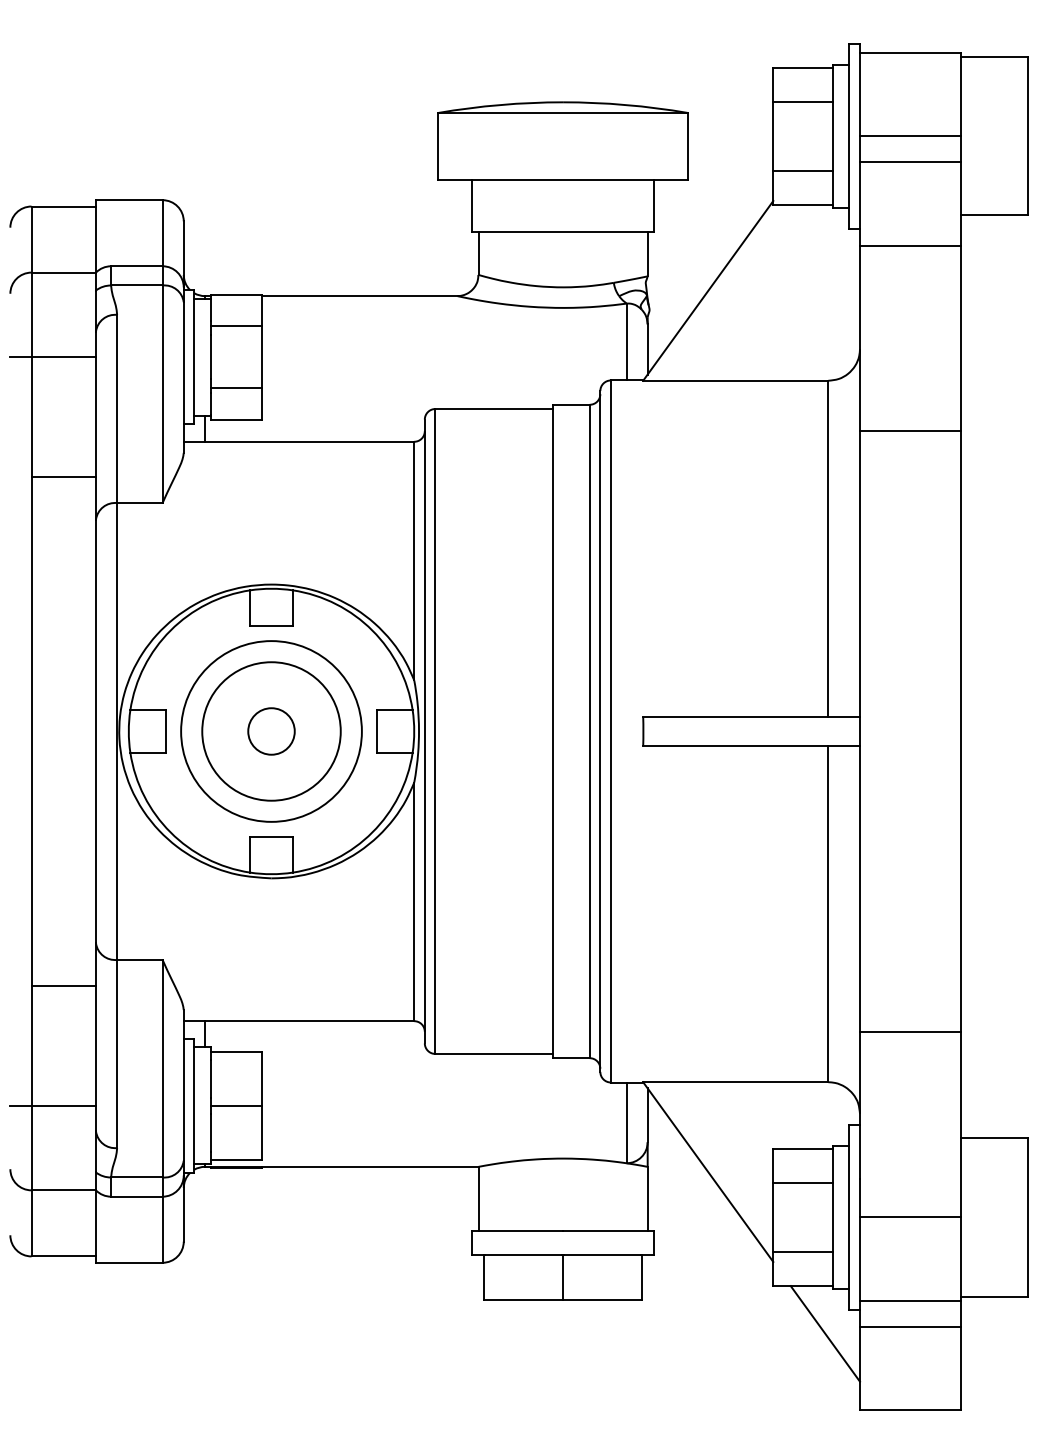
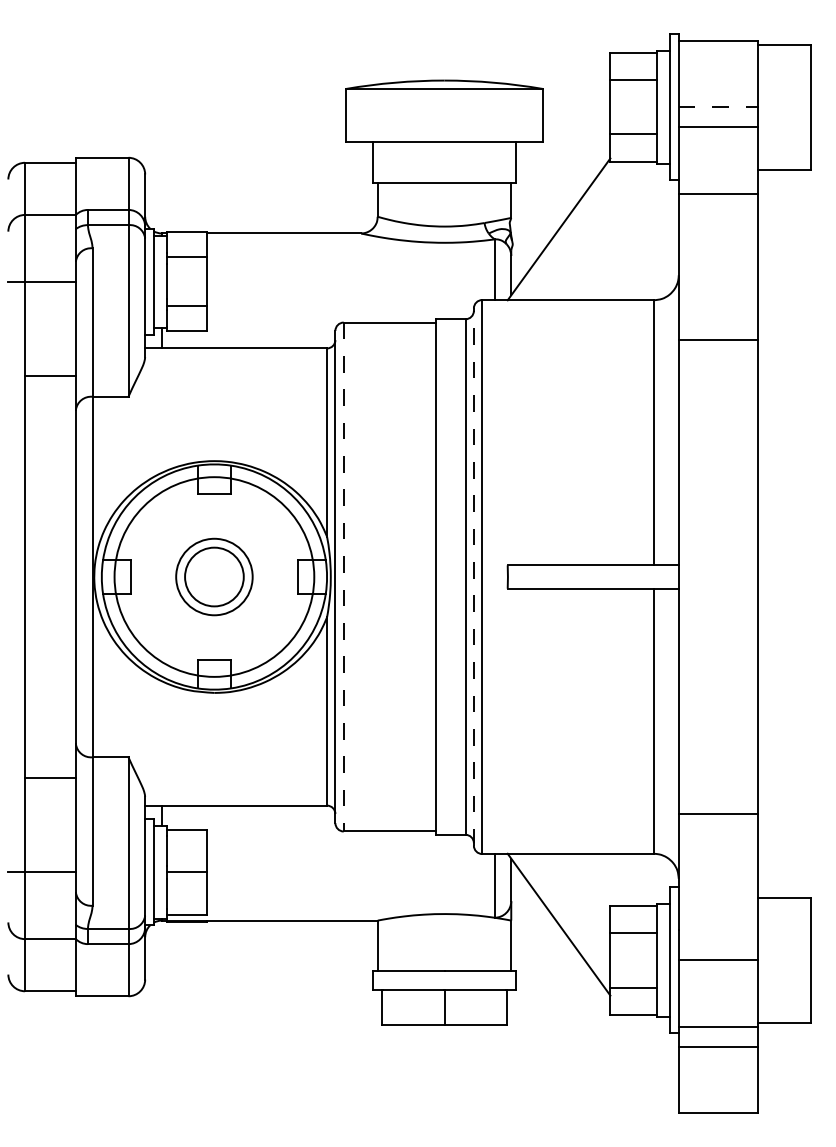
line: (910, 136) -> (718, 107), solid -> dashed
circle: (271, 730) -> (214, 576), size x0.7
circle: (271, 730) -> (214, 576), size x1.4
circle: (271, 730) -> (214, 576), size x1.6
line: (435, 732) -> (343, 577), solid -> dashed
line: (599, 732) -> (473, 577), solid -> dashed
line: (825, 1334) -> (651, 1052), removed

